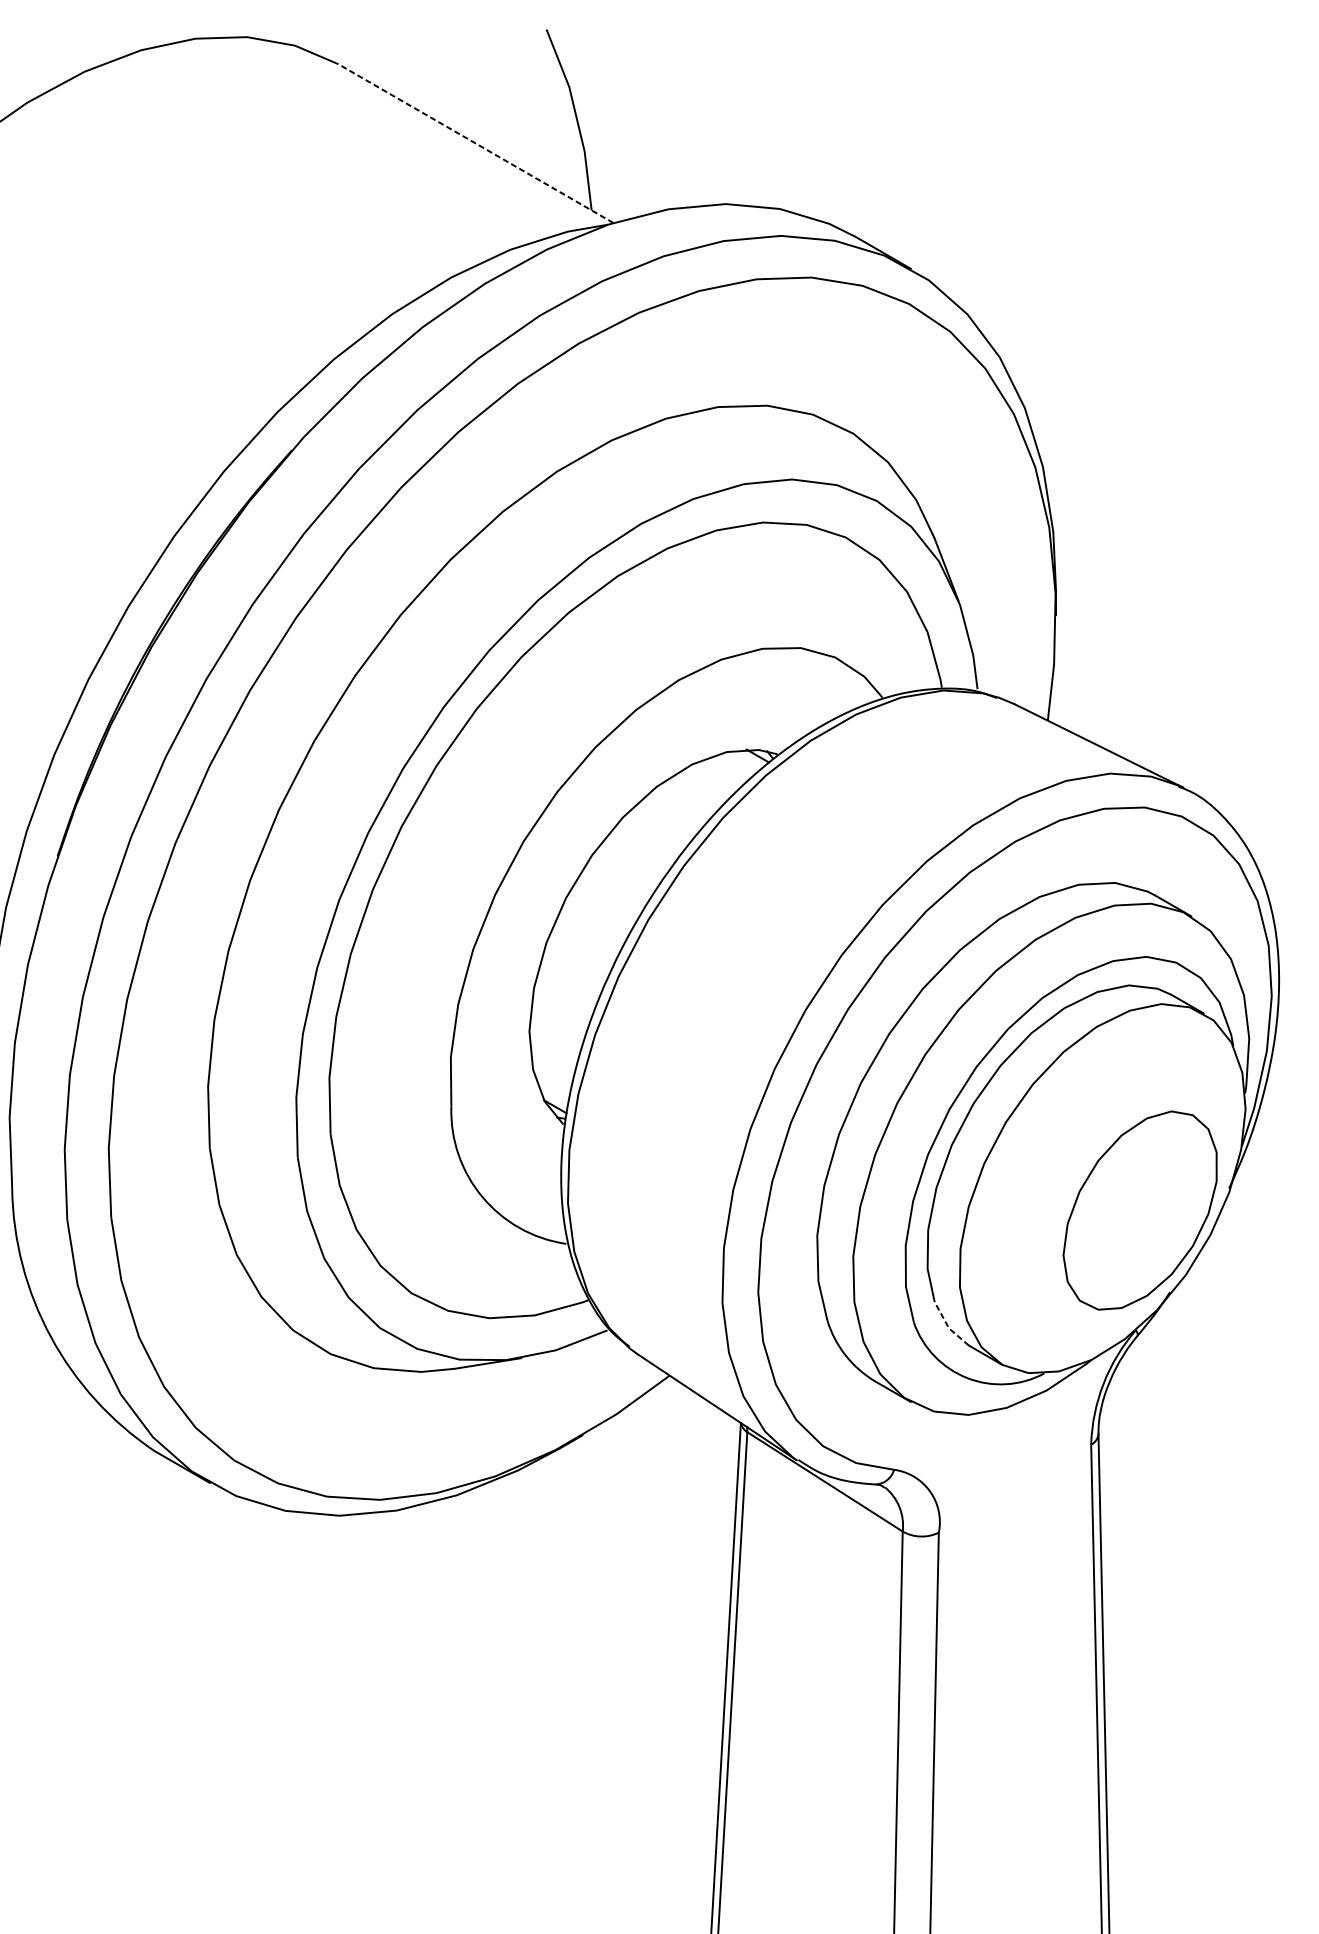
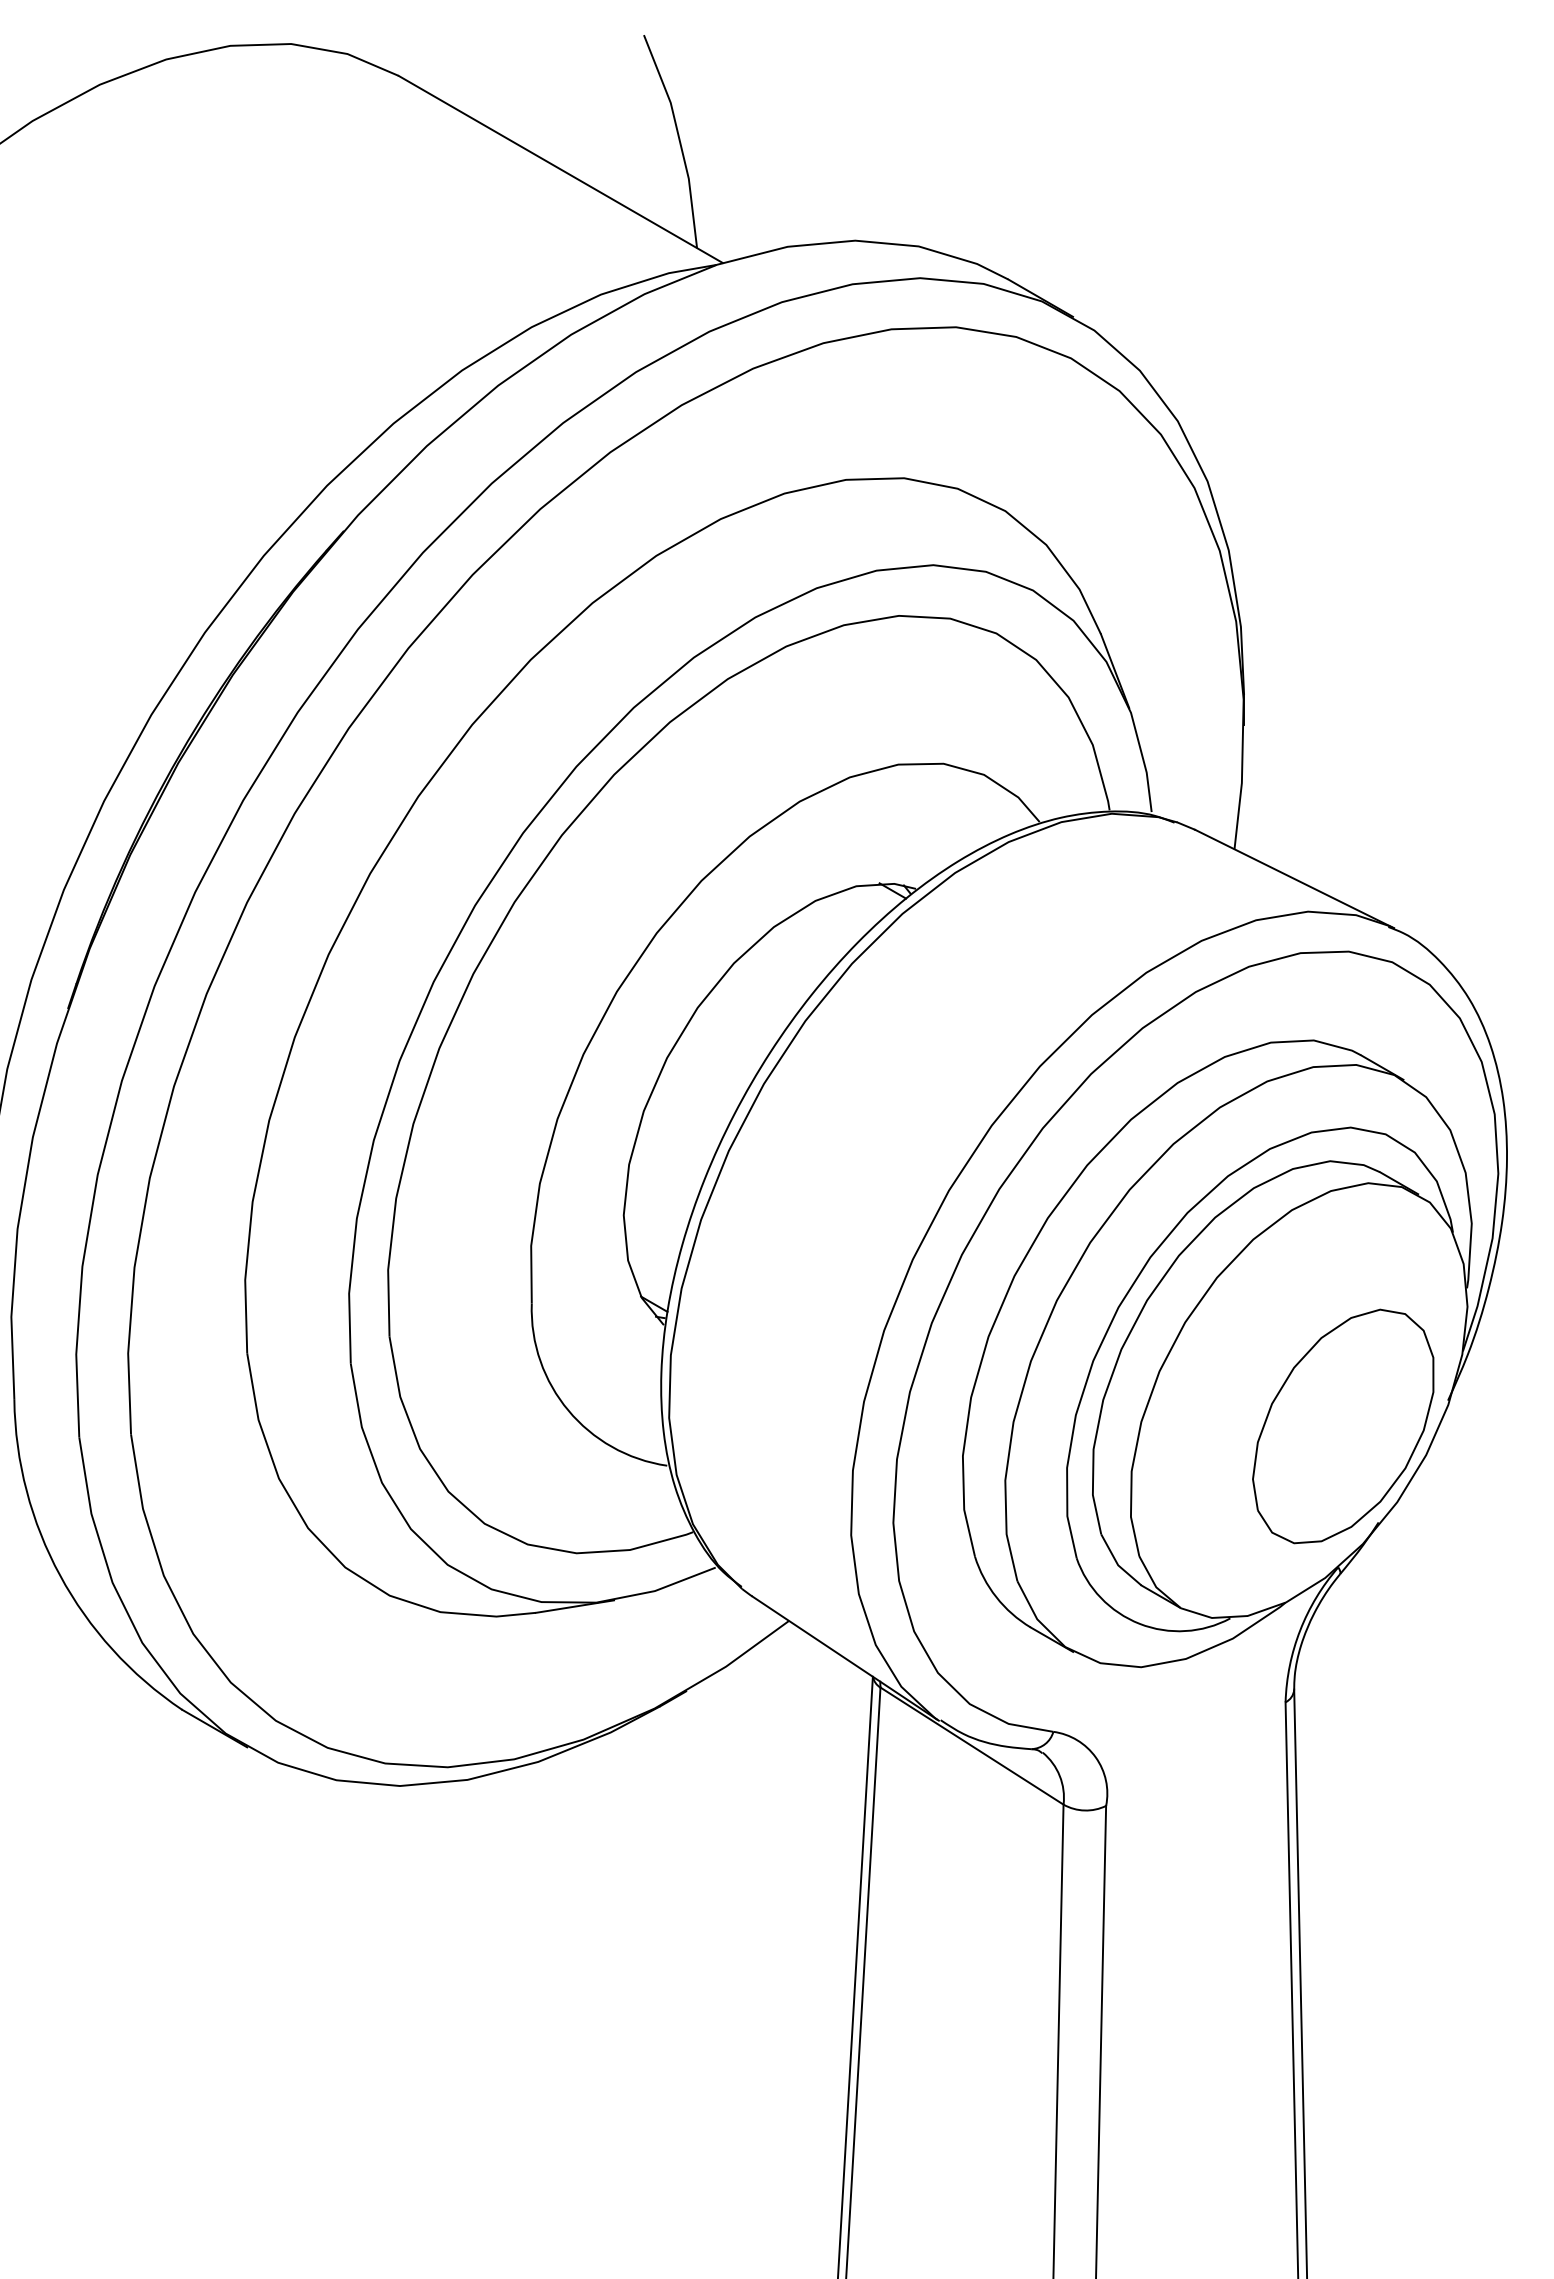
line: (475, 143) -> (560, 169), dashed -> solid
line: (948, 1326) -> (1117, 1563), dashed -> solid

